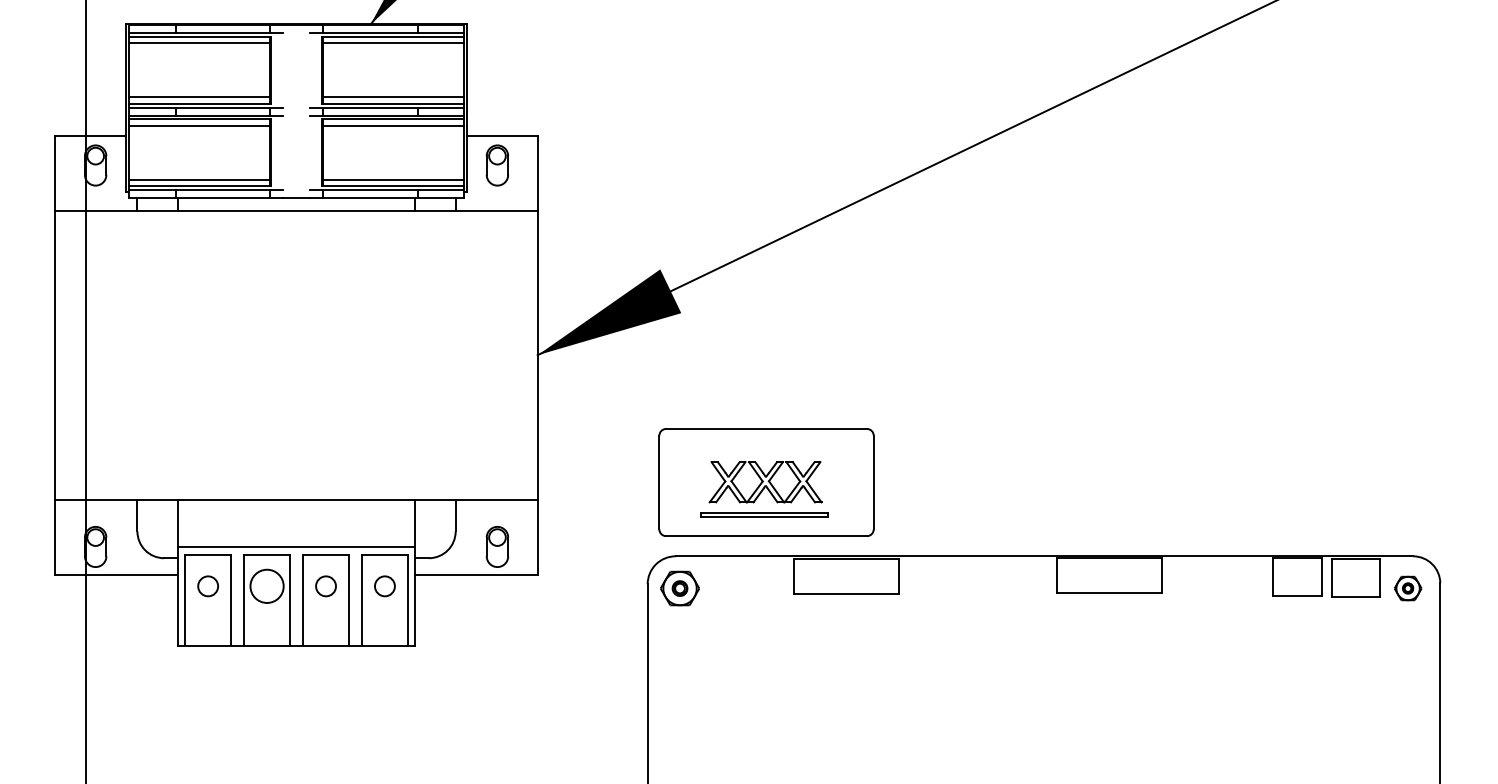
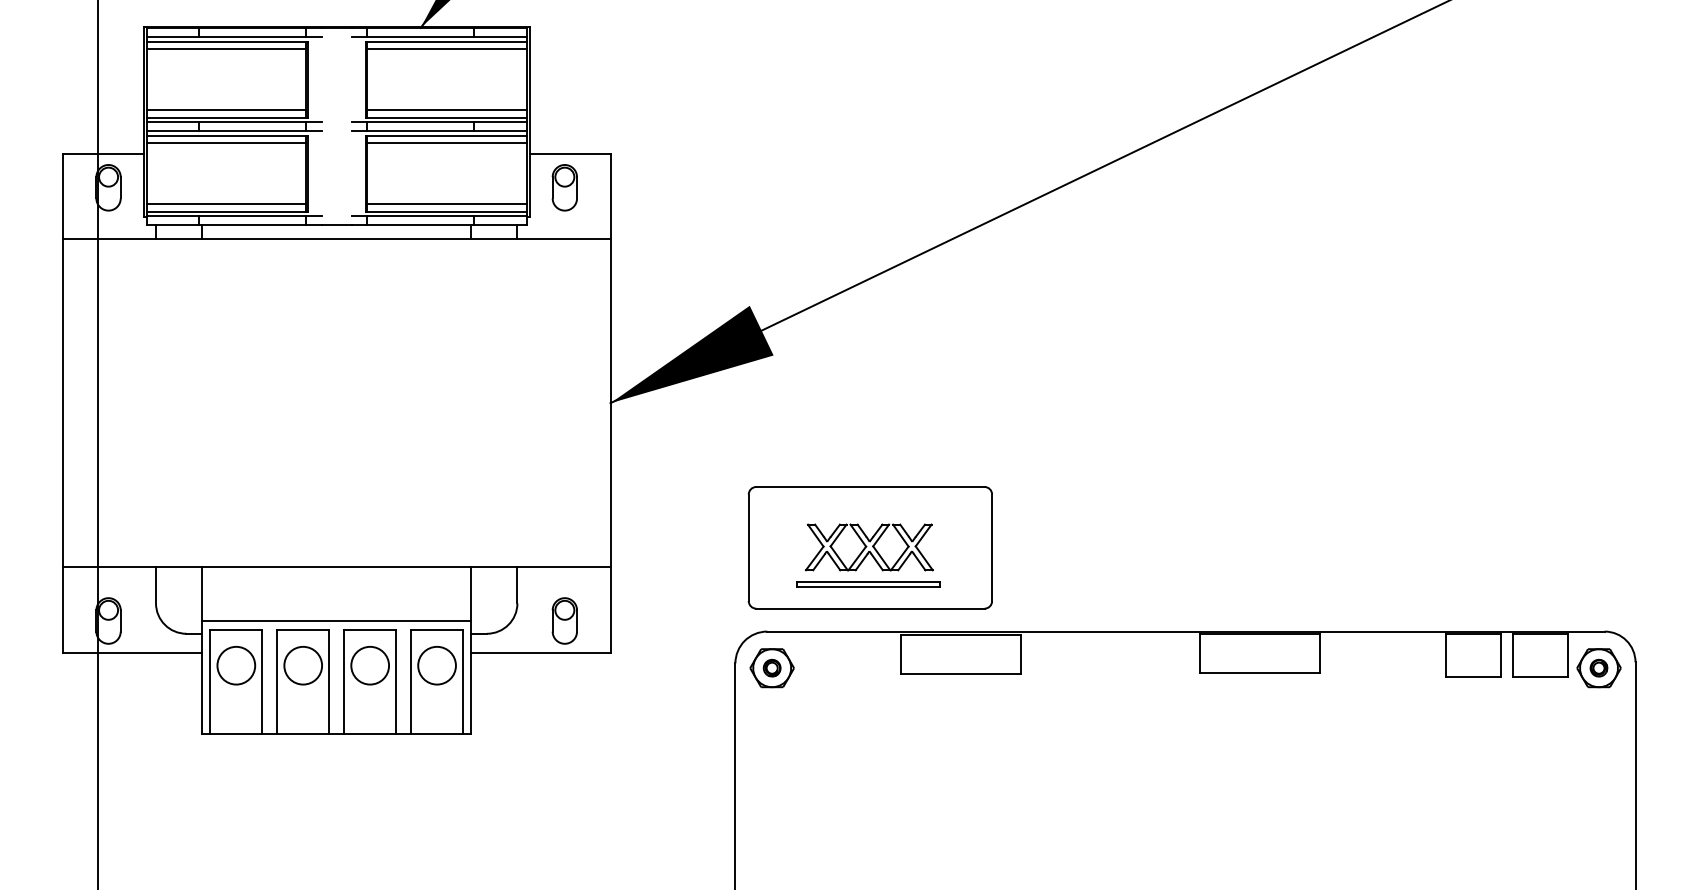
circle: (207, 585) -> (235, 664), size x1.67
circle: (325, 585) -> (369, 664), size x1.67
circle: (384, 585) -> (436, 664), size x1.67
part: (1407, 588) -> (1598, 668), size x1.43

